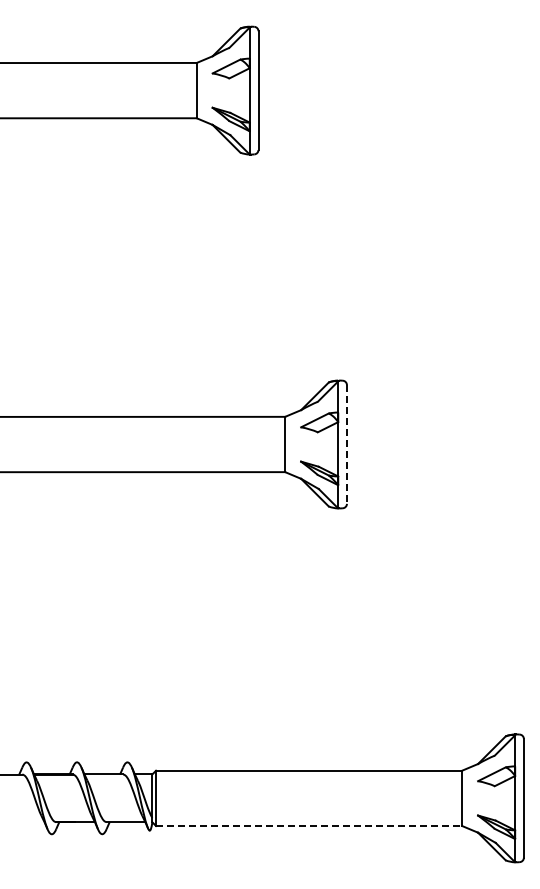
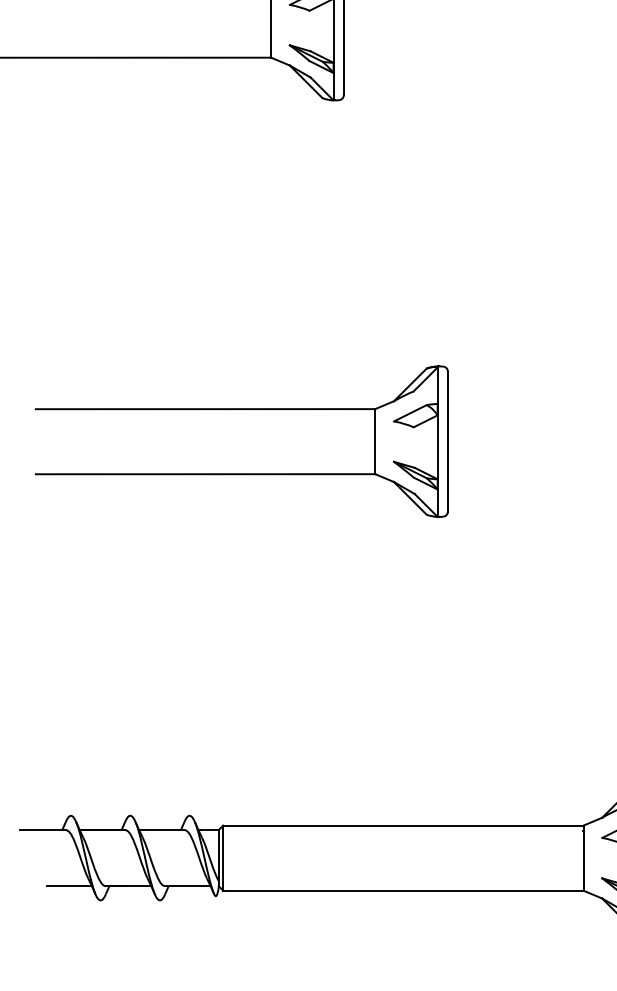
line: (346, 444) -> (447, 441), dashed -> solid
line: (24, 822) -> (68, 886), added
line: (309, 826) -> (403, 891), dashed -> solid

